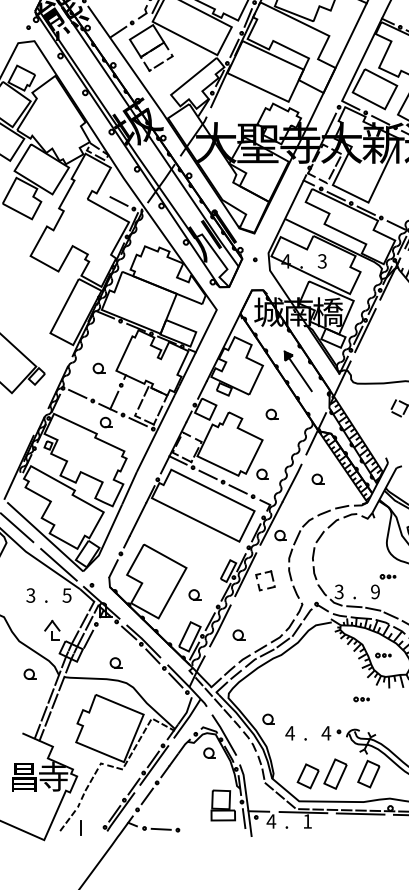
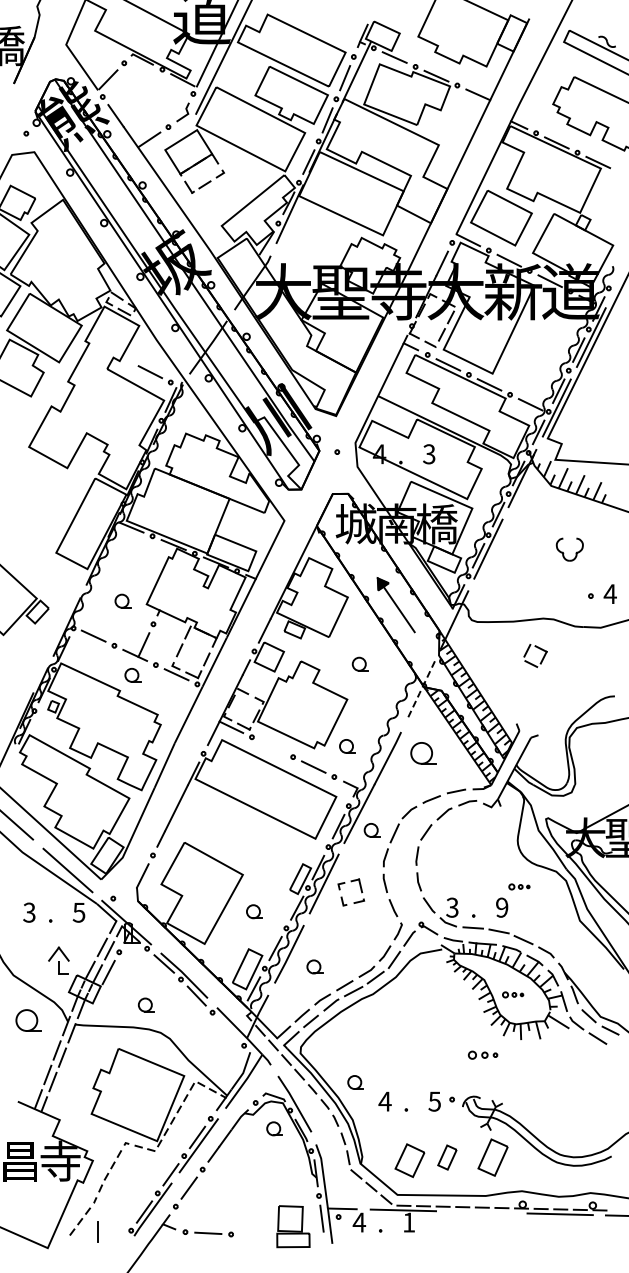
line: (315, 433) -> (420, 690), solid -> dashed
line: (208, 474) -> (272, 746), removed
part: (318, 478) -> (423, 752), size x1.6
part: (29, 674) -> (27, 1020), size x1.6
line: (175, 680) -> (228, 1028), removed
part: (361, 698) -> (483, 1054), size x1.4
text: (326, 733) -> (434, 1101), 4 -> 5
part: (335, 774) -> (447, 1157), size x0.6
part: (223, 805) -> (293, 1226), moved
line: (360, 814) -> (481, 1212), removed

